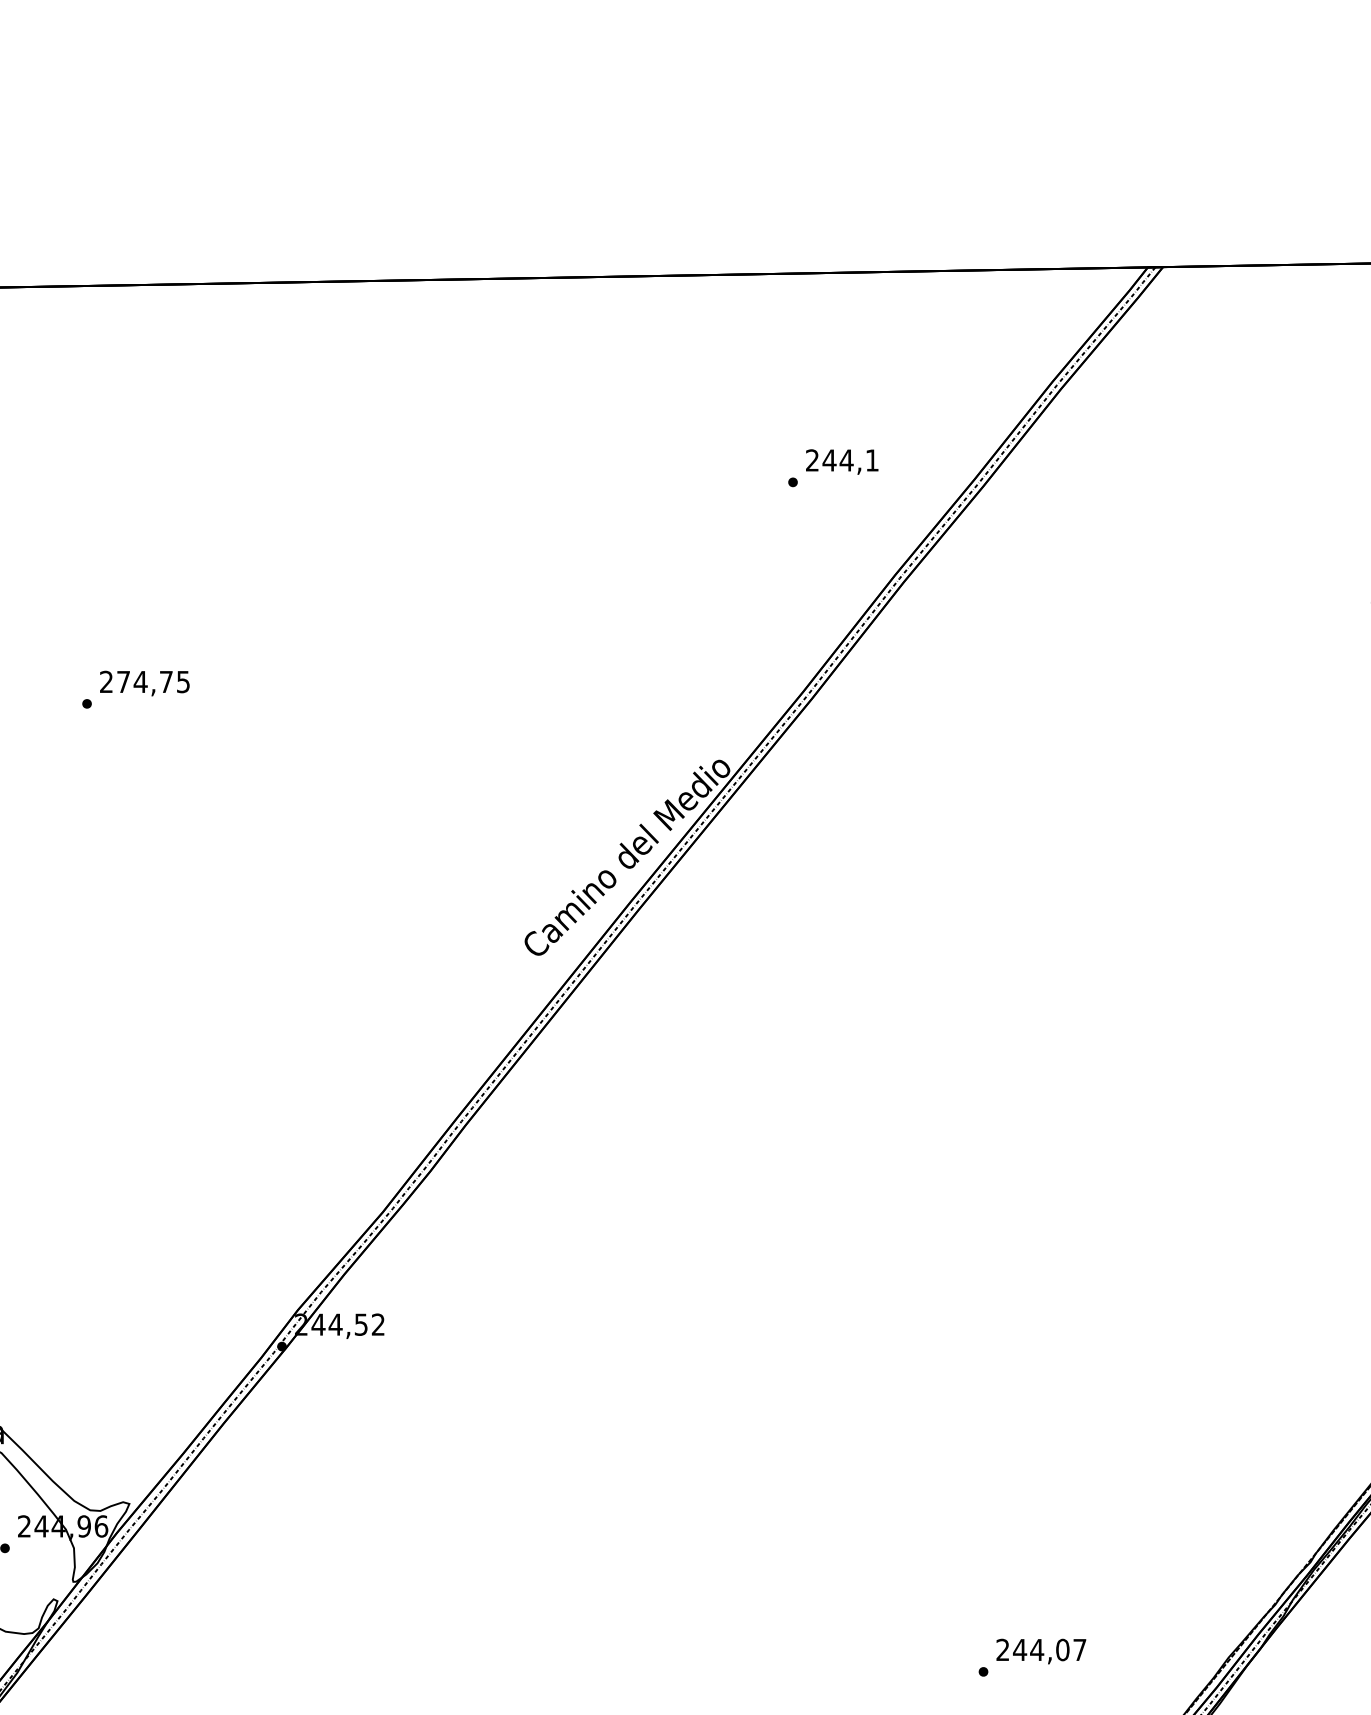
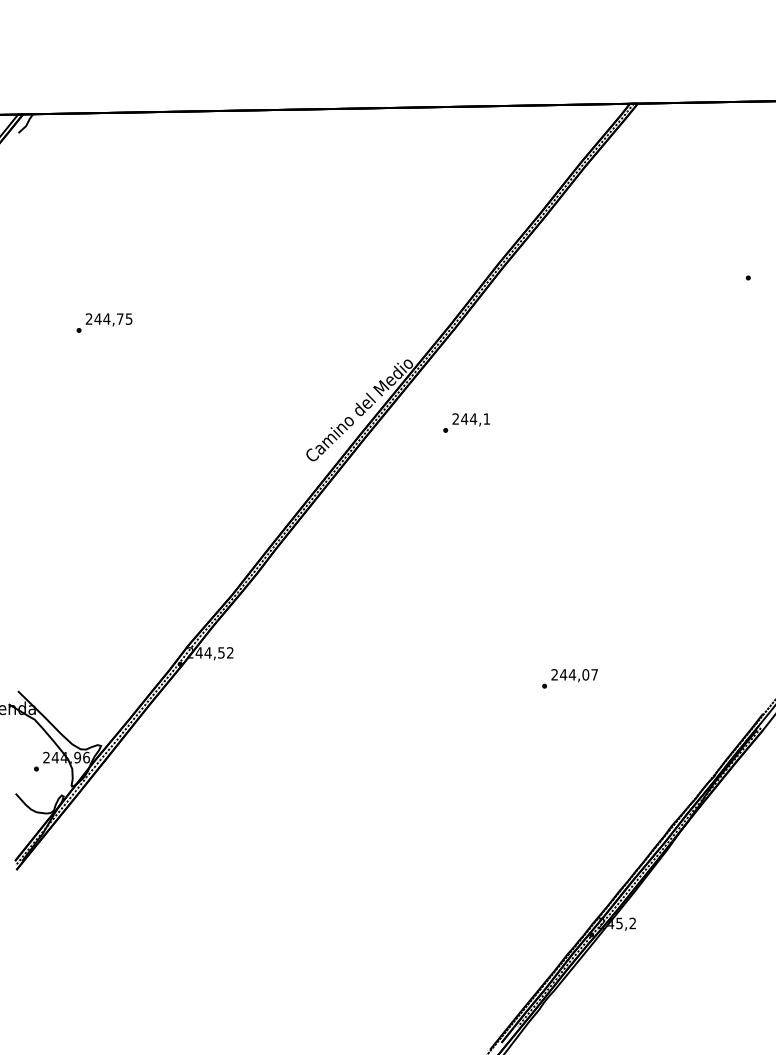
text: (833, 467) -> (466, 422), moved
text: (122, 680) -> (97, 318), 274,75 -> 244,75
text: (1031, 1657) -> (569, 678), moved

